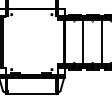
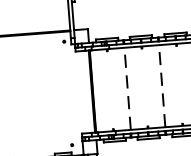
line: (83, 42) -> (127, 89), solid -> dashed
line: (101, 42) -> (161, 86), solid -> dashed

